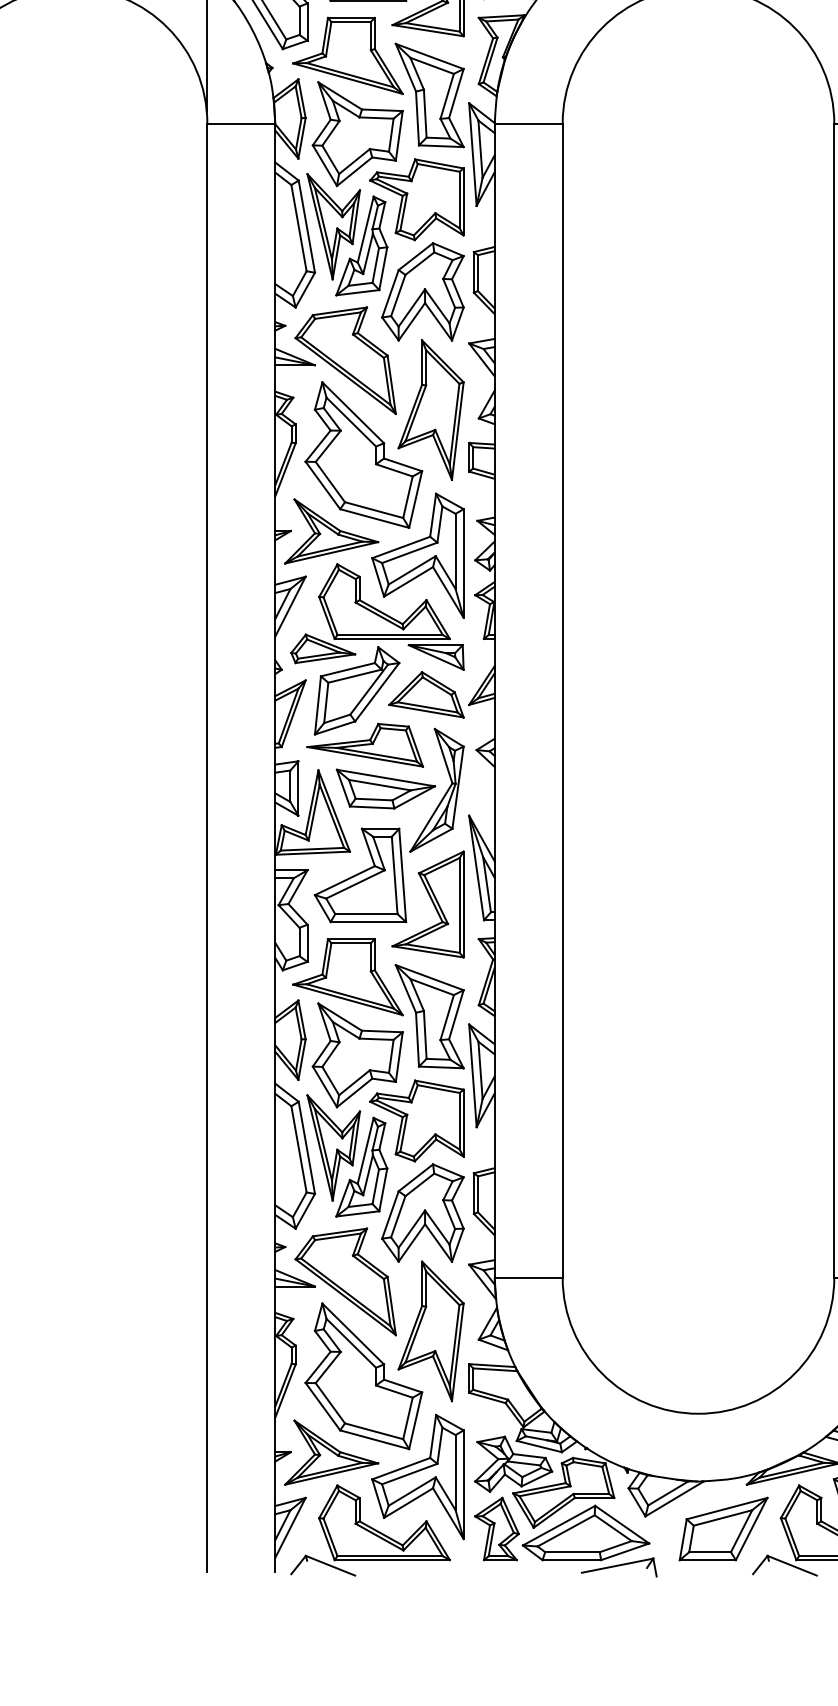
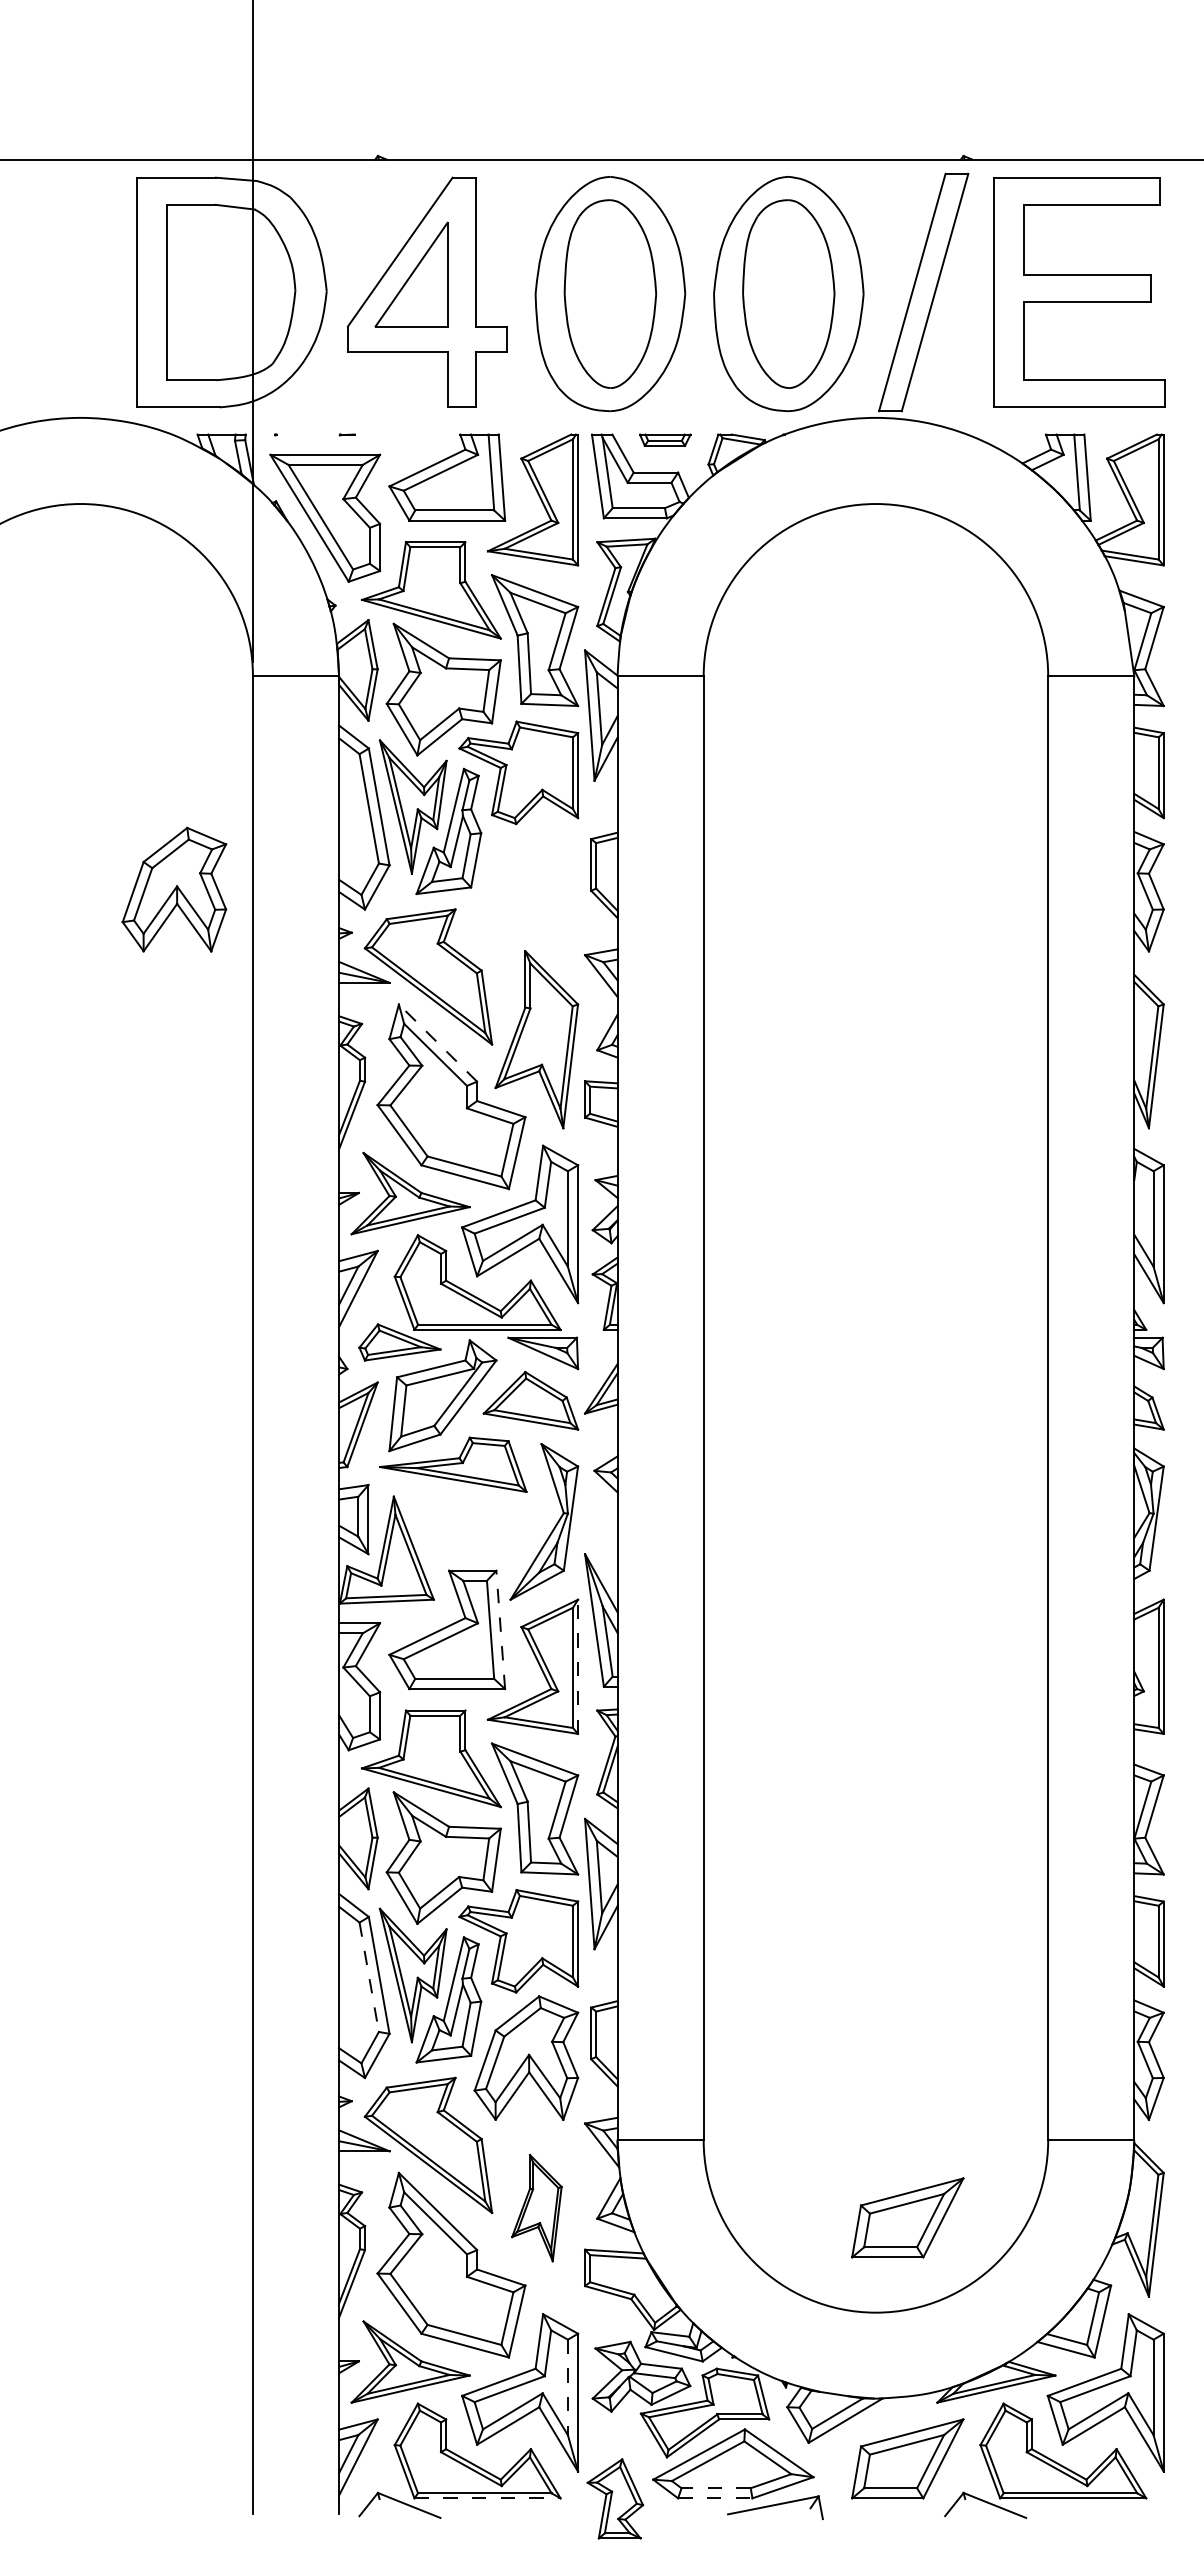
part: (422, 291) -> (174, 889), moved
line: (353, 413) -> (438, 1043), solid -> dashed
part: (385, 788) -> (479, 1519), removed
line: (402, 875) -> (500, 1629), solid -> dashed
line: (463, 904) -> (578, 1666), solid -> dashed
line: (299, 1149) -> (369, 1977), solid -> dashed
part: (430, 1330) -> (536, 2207), size x0.6
part: (723, 1338) -> (907, 2217), added
line: (455, 1472) -> (567, 2387), solid -> dashed
part: (497, 1528) -> (615, 2498), moved
line: (572, 1552) -> (716, 2488), solid -> dashed
line: (393, 1560) -> (488, 2498), solid -> dashed
line: (572, 1560) -> (715, 2498), solid -> dashed

